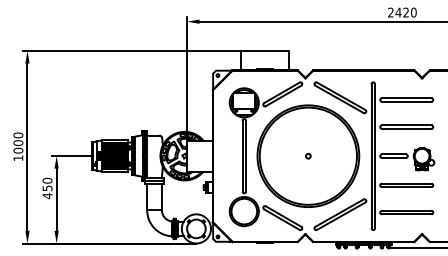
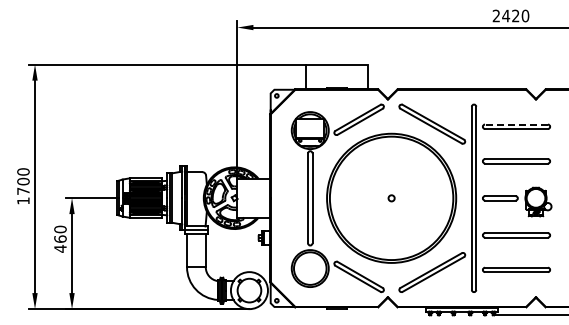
line: (406, 98) -> (516, 124), solid -> dashed
text: (18, 150) -> (23, 191), 1000 -> 1700
text: (47, 187) -> (60, 238), 450 -> 460

